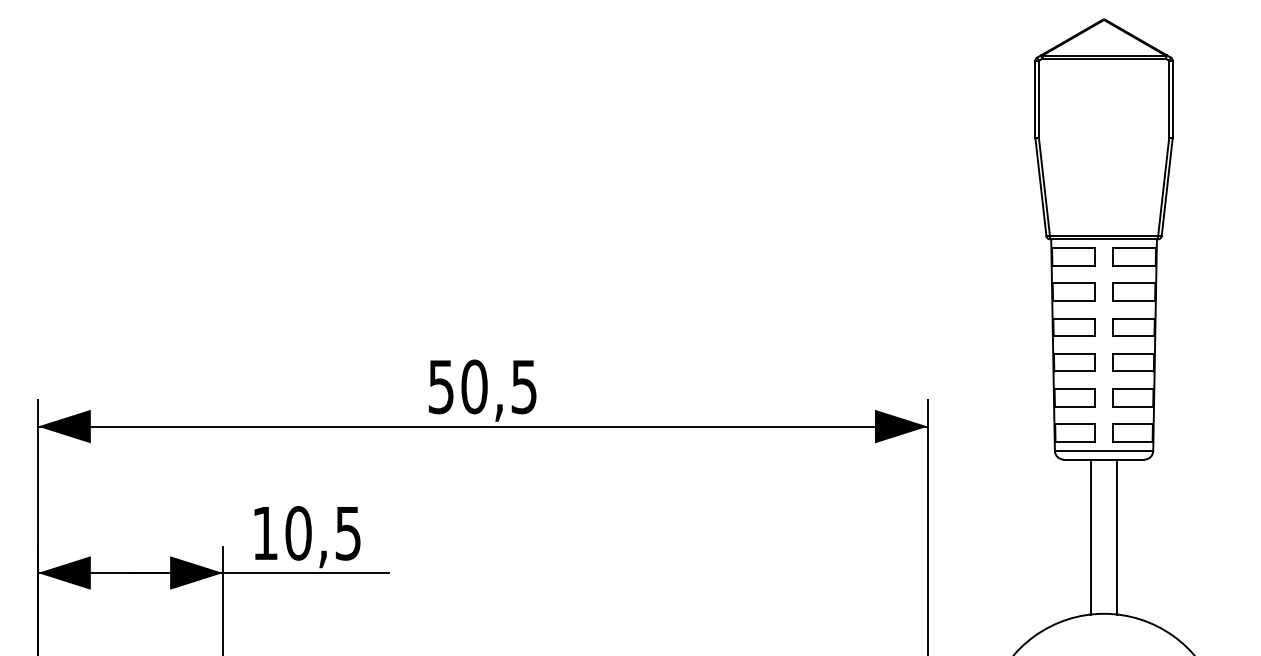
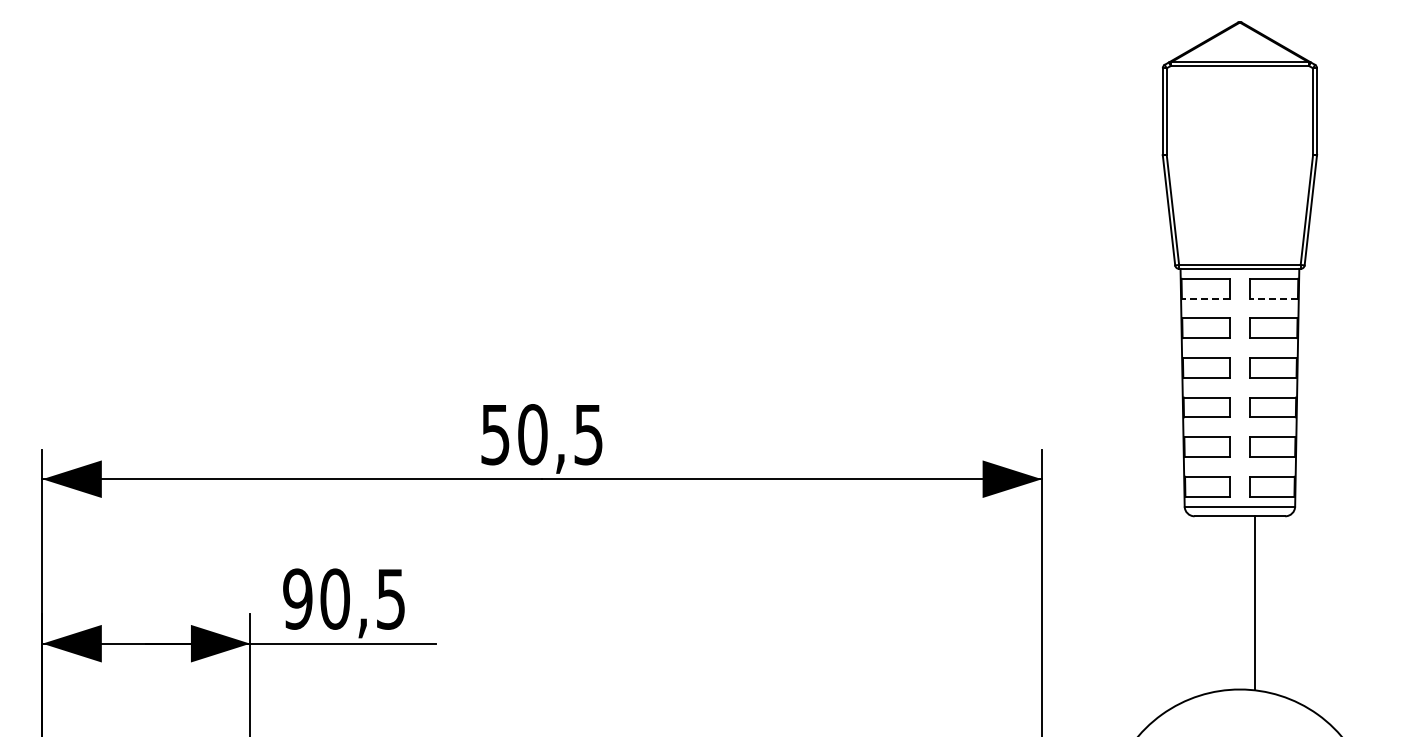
line: (1073, 265) -> (1205, 298), solid -> dashed
line: (1133, 265) -> (1273, 298), solid -> dashed
text: (265, 532) -> (297, 598), 10,5 -> 90,5
line: (1091, 537) -> (1225, 603), removed

